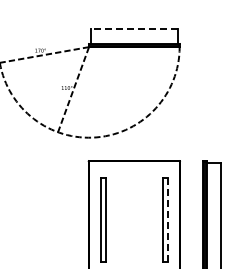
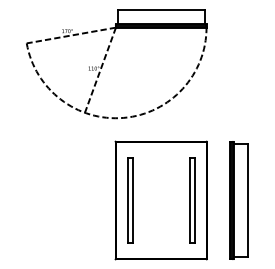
line: (134, 28) -> (161, 9), dashed -> solid
line: (167, 219) -> (194, 200), dashed -> solid

